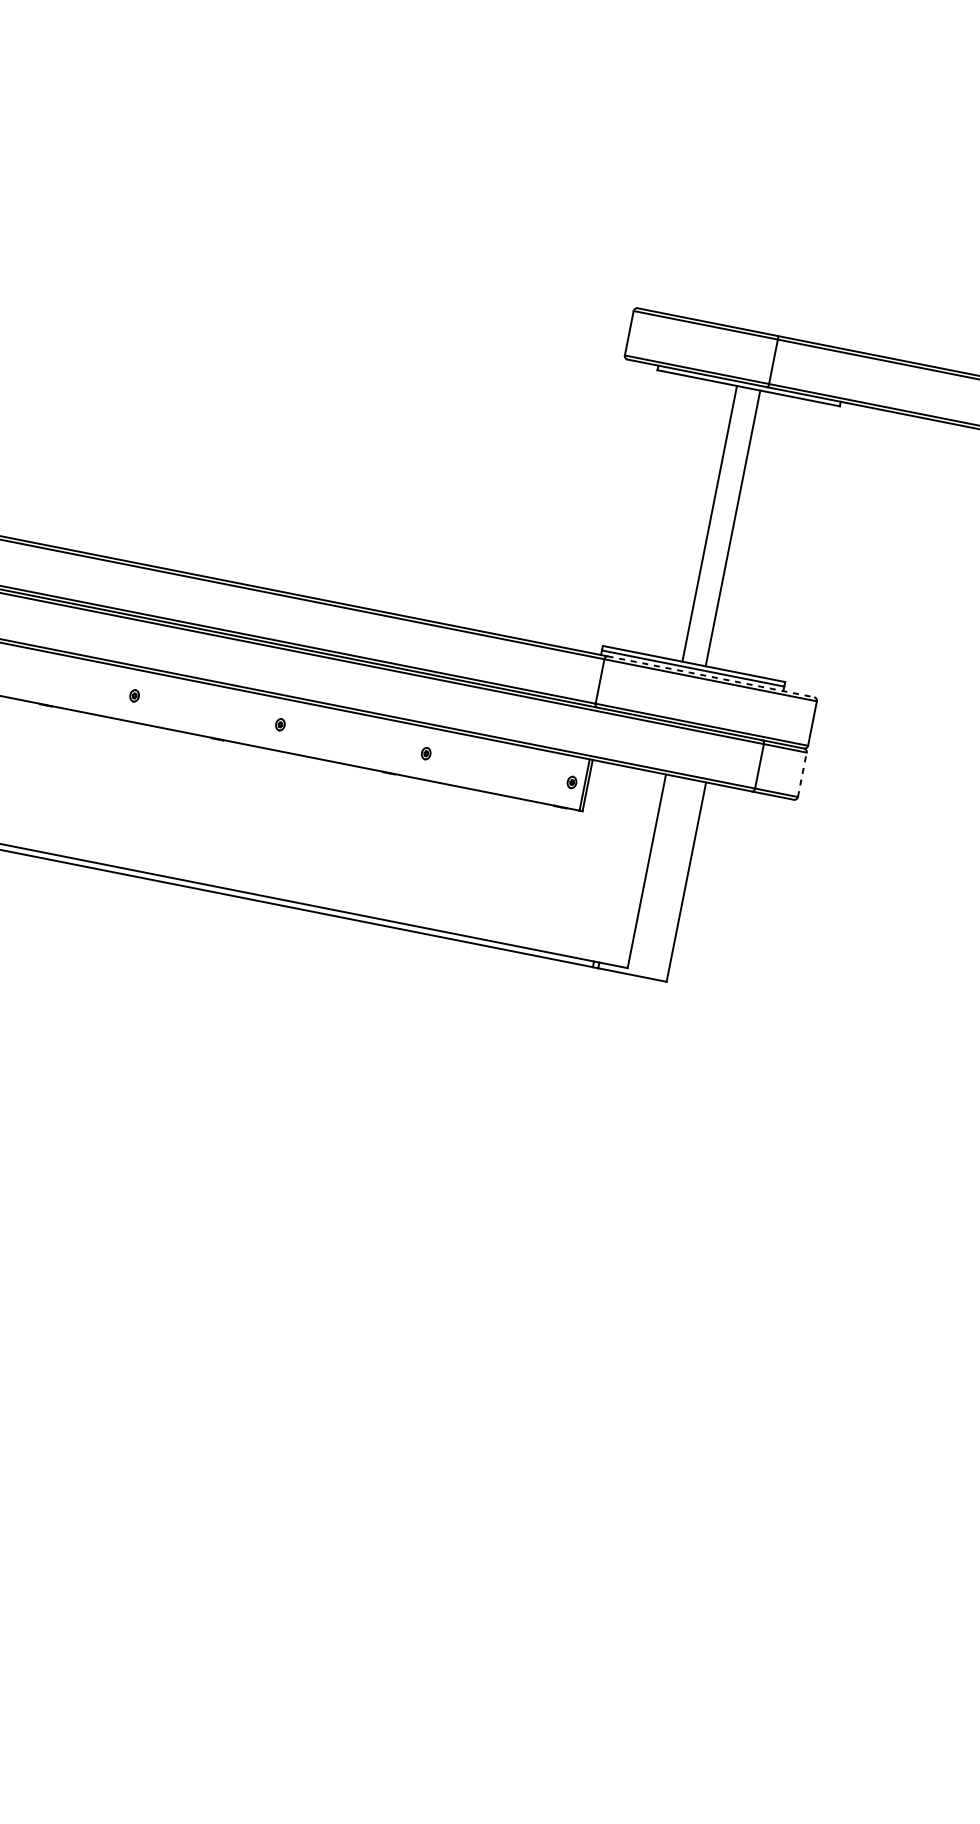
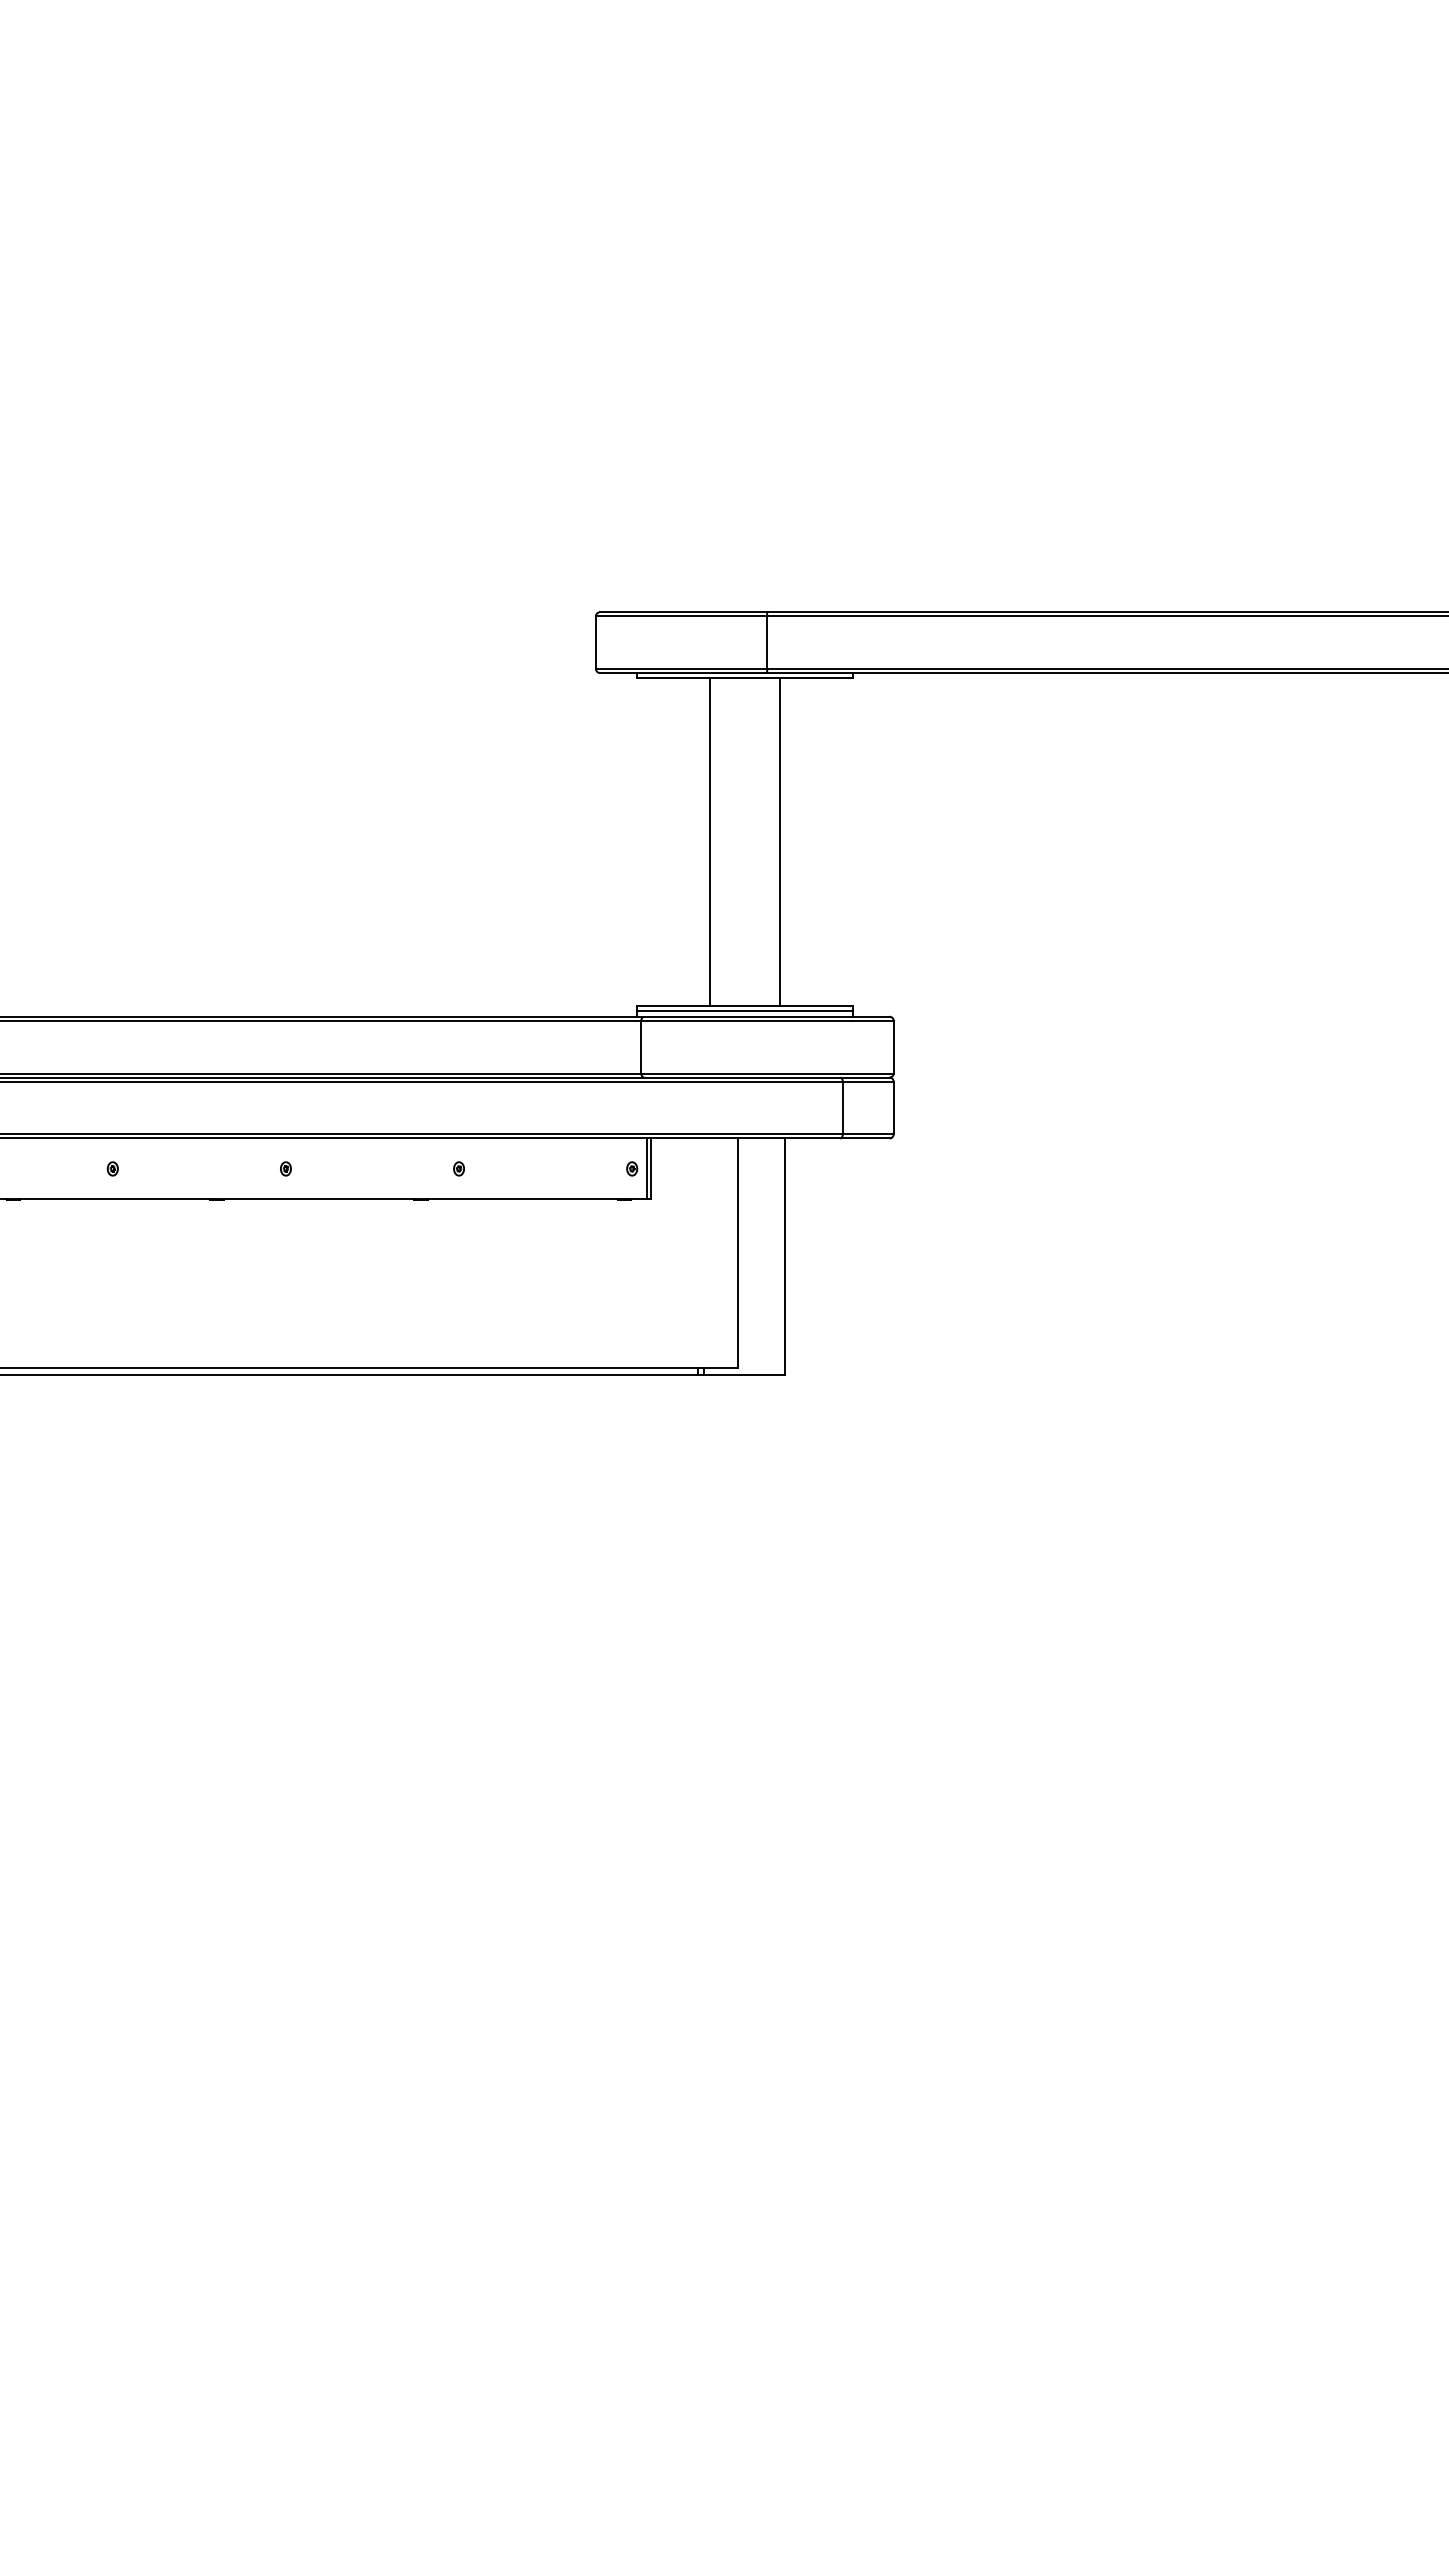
line: (710, 523) -> (780, 841), moved
line: (732, 527) -> (709, 841), moved
line: (710, 676) -> (766, 1016), dashed -> solid
line: (802, 774) -> (893, 1107), dashed -> solid

